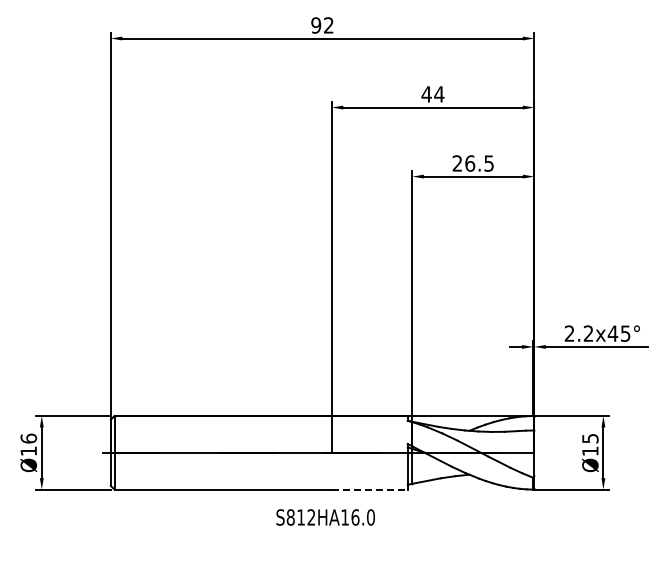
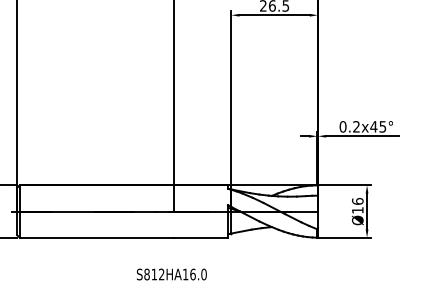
text: (569, 333) -> (342, 126), 2.2x45° -> 0.2x45°
text: (590, 438) -> (357, 201), Ø15 -> Ø16
line: (369, 489) -> (200, 237), dashed -> solid
text: (325, 517) -> (171, 274), moved

